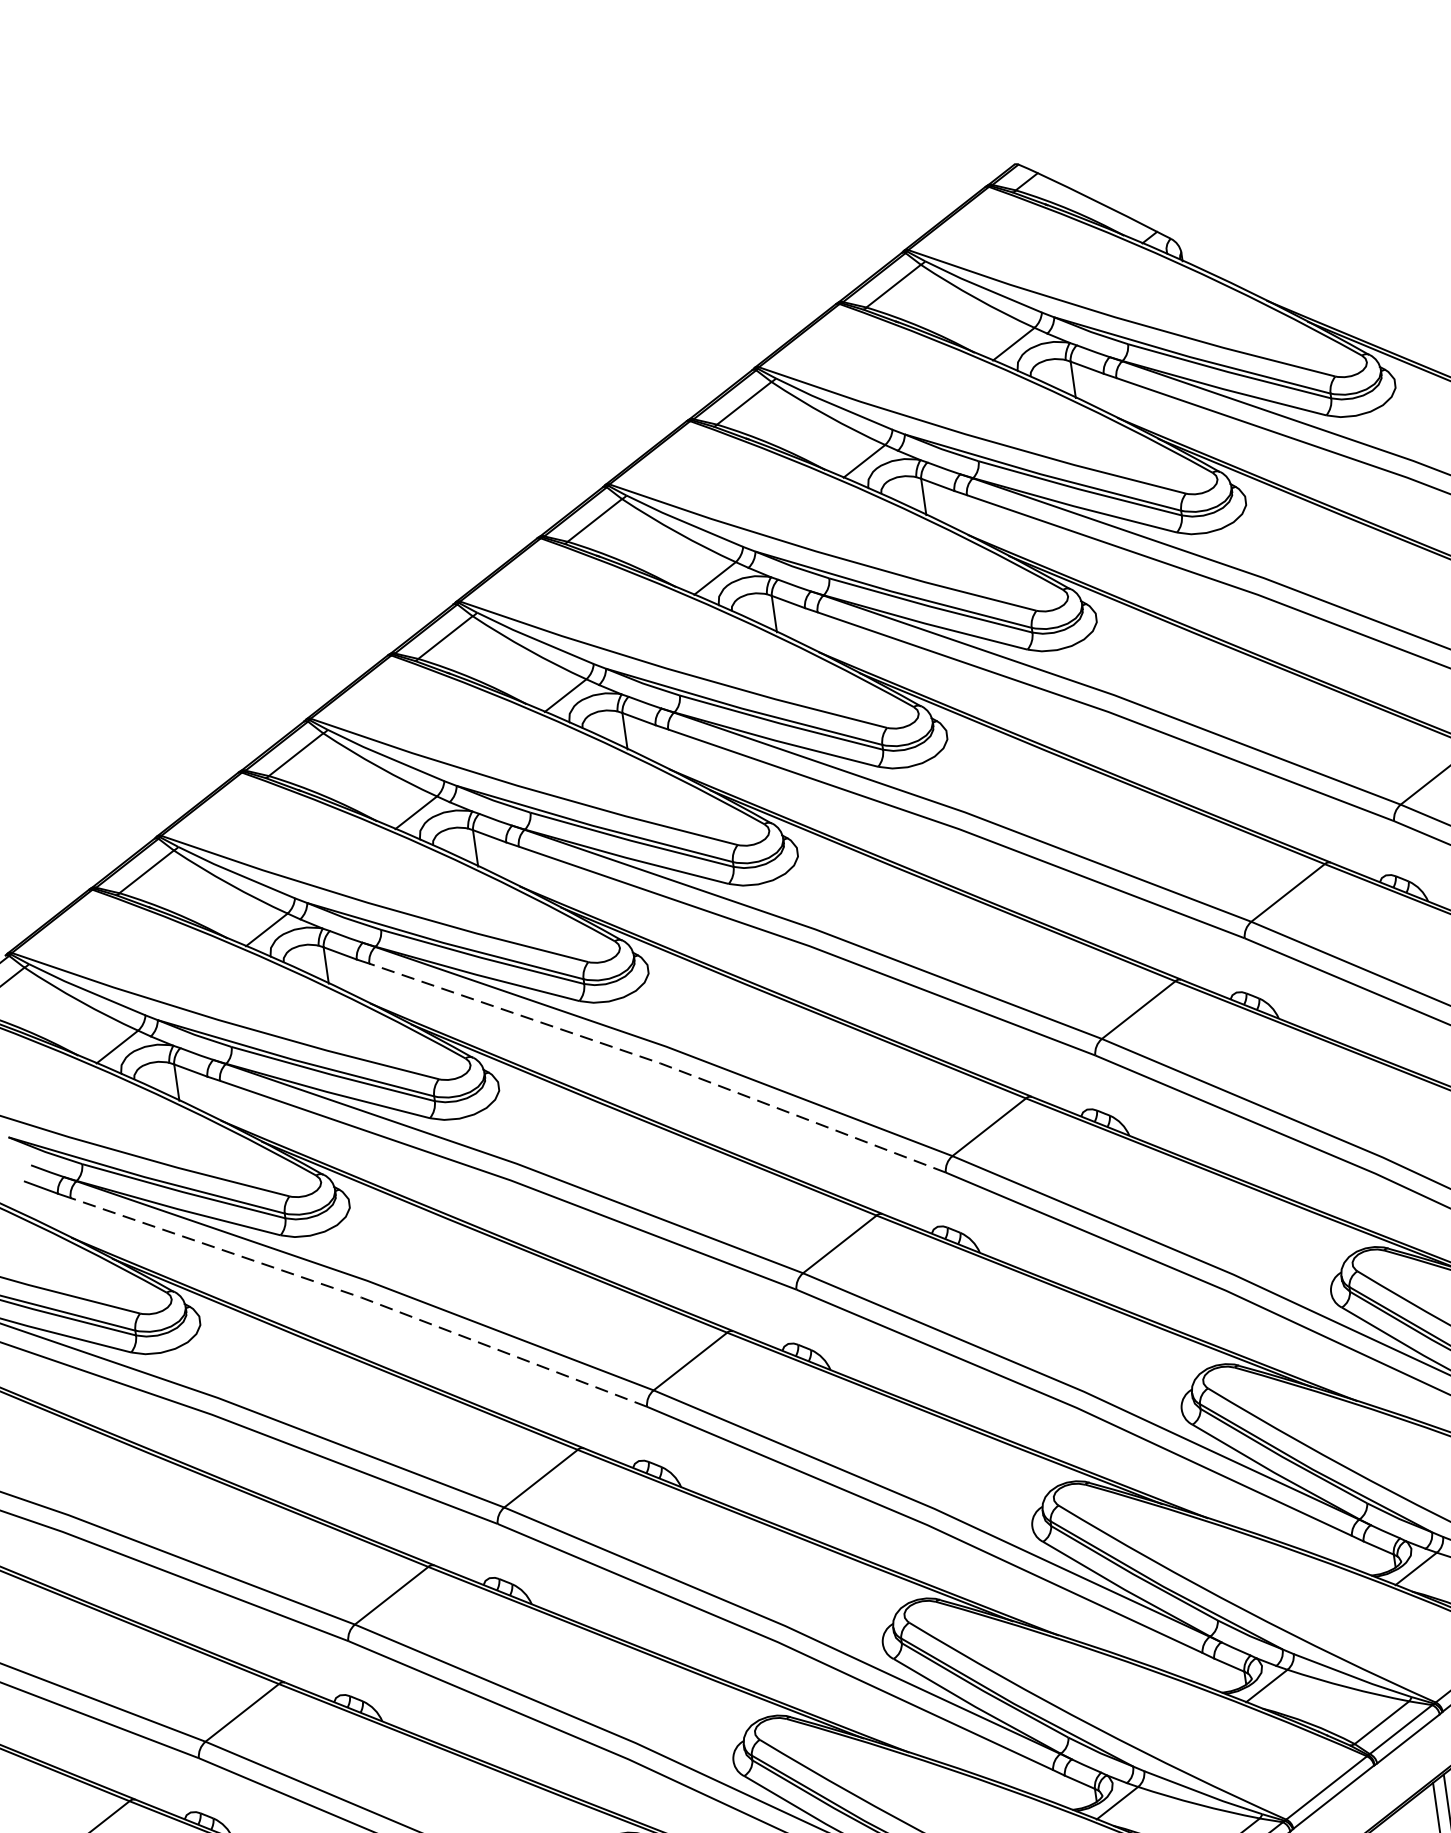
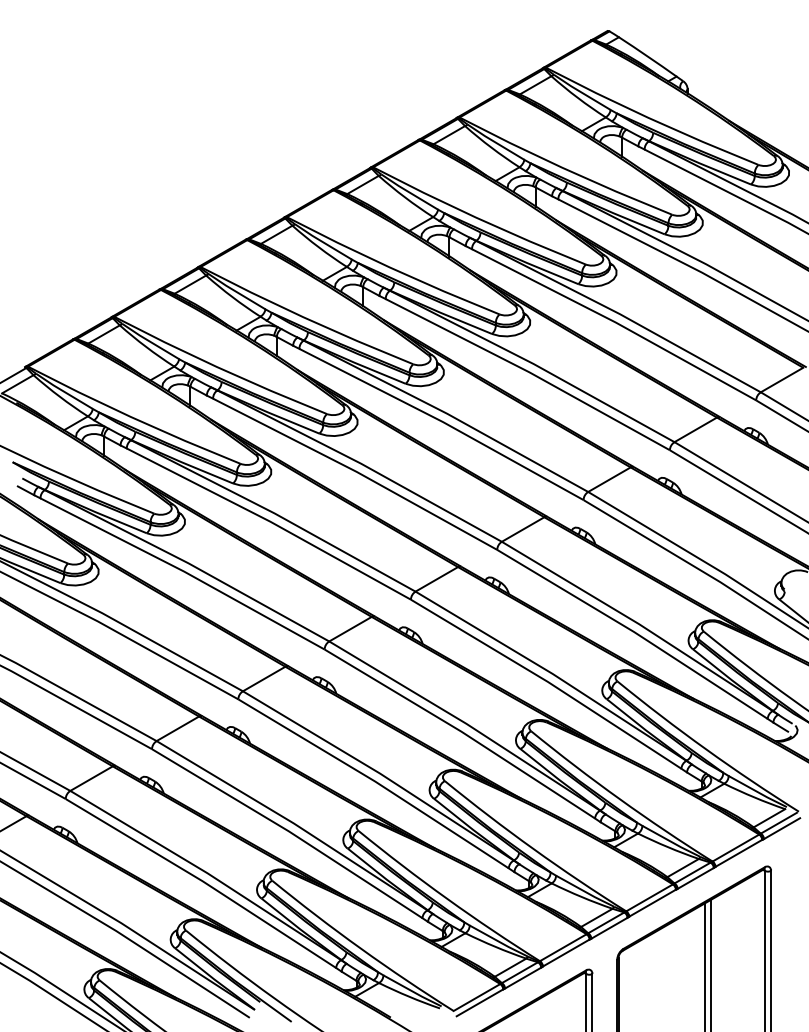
line: (659, 1062) -> (356, 471), dashed -> solid
line: (361, 1297) -> (184, 571), dashed -> solid

